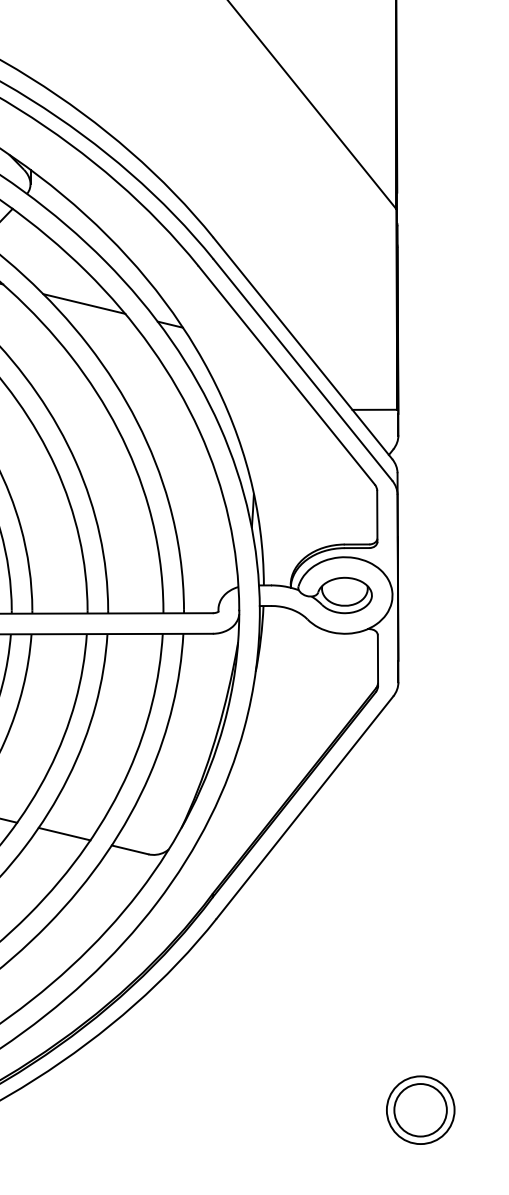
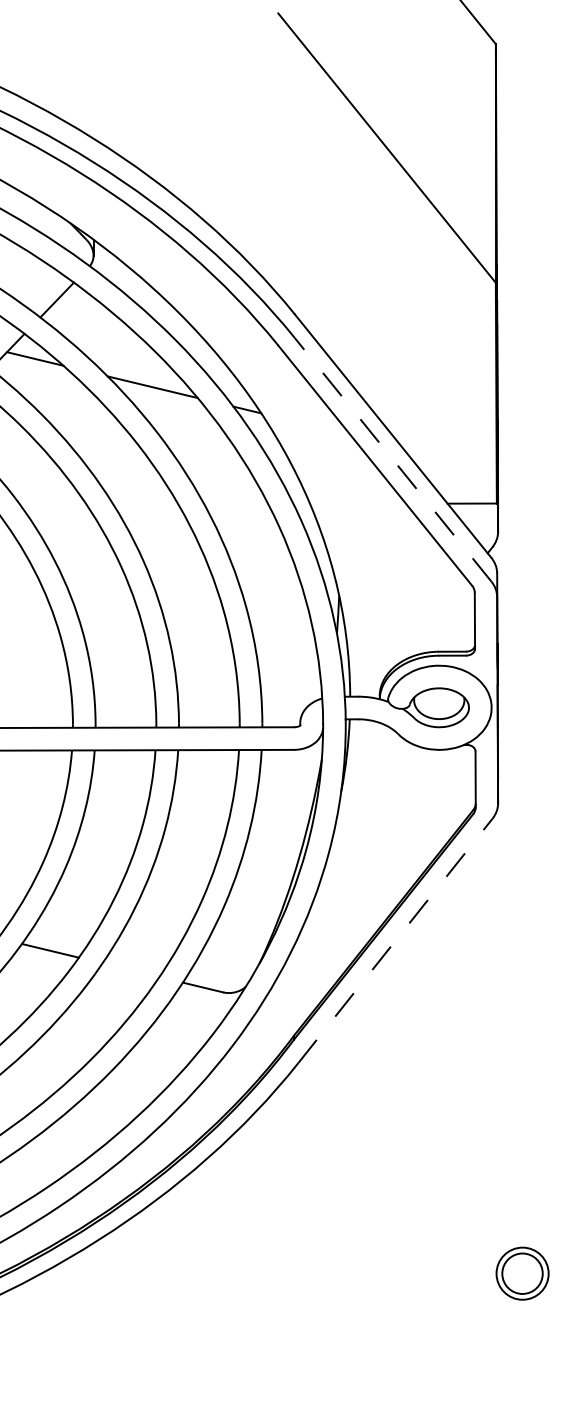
line: (302, 369) -> (392, 459), solid -> dashed
line: (305, 807) -> (395, 940), solid -> dashed
line: (64, 834) -> (130, 970), removed
part: (420, 1109) -> (522, 1273), size x0.7

